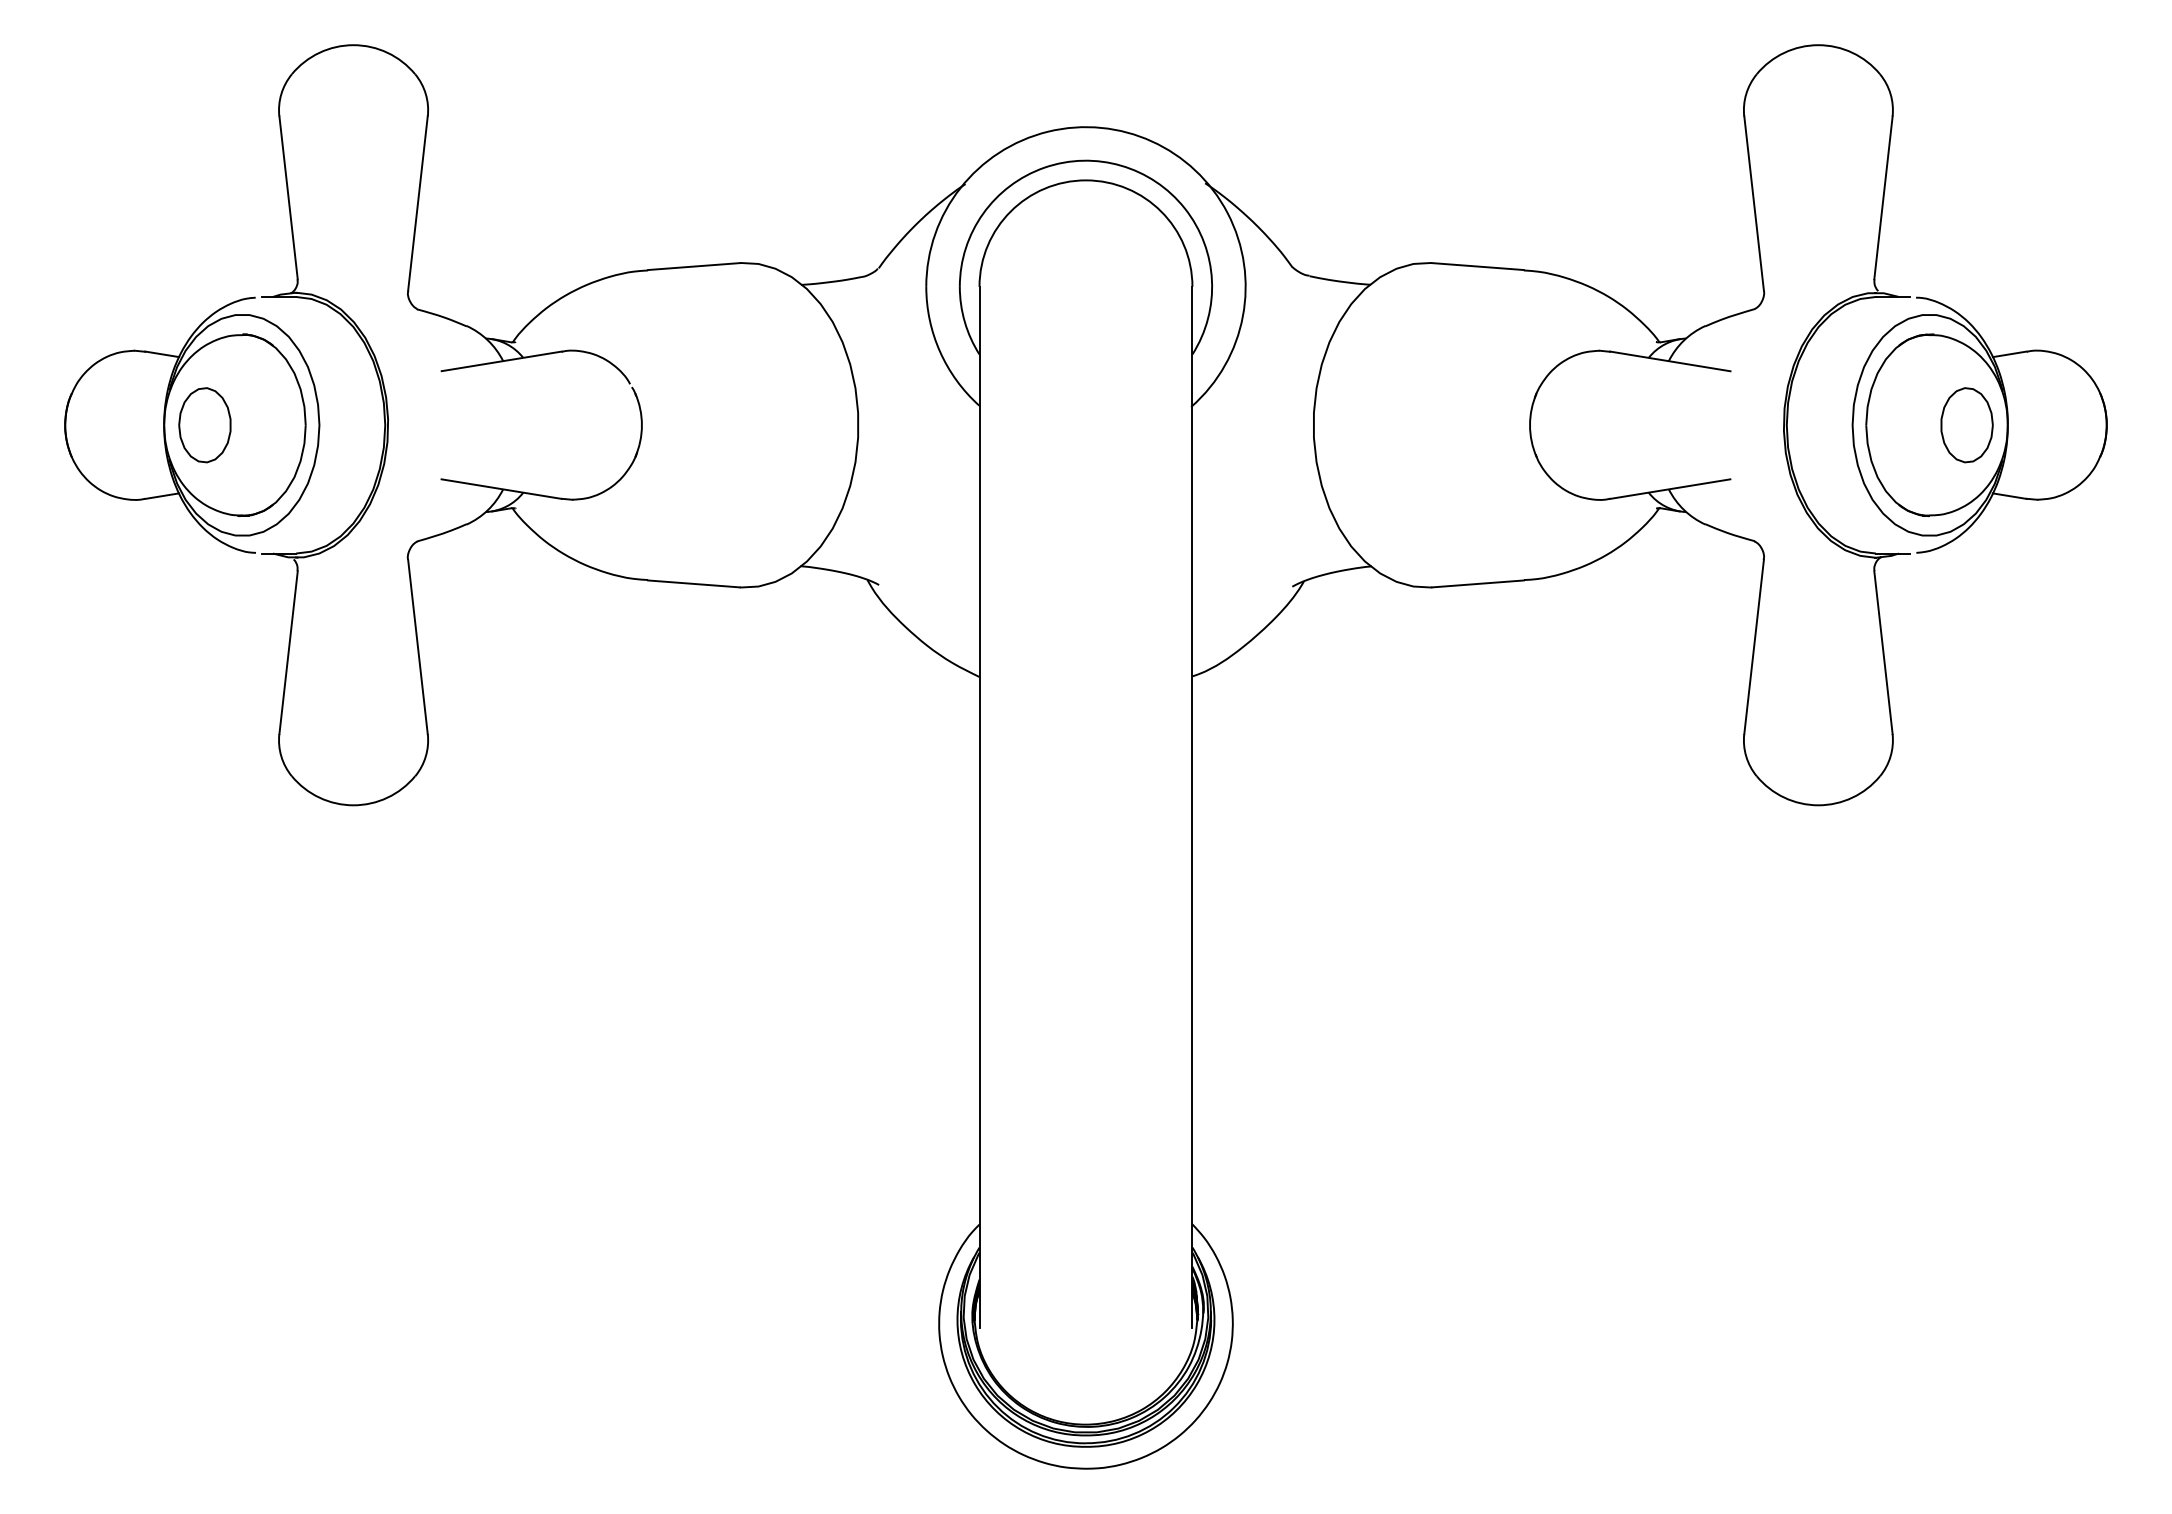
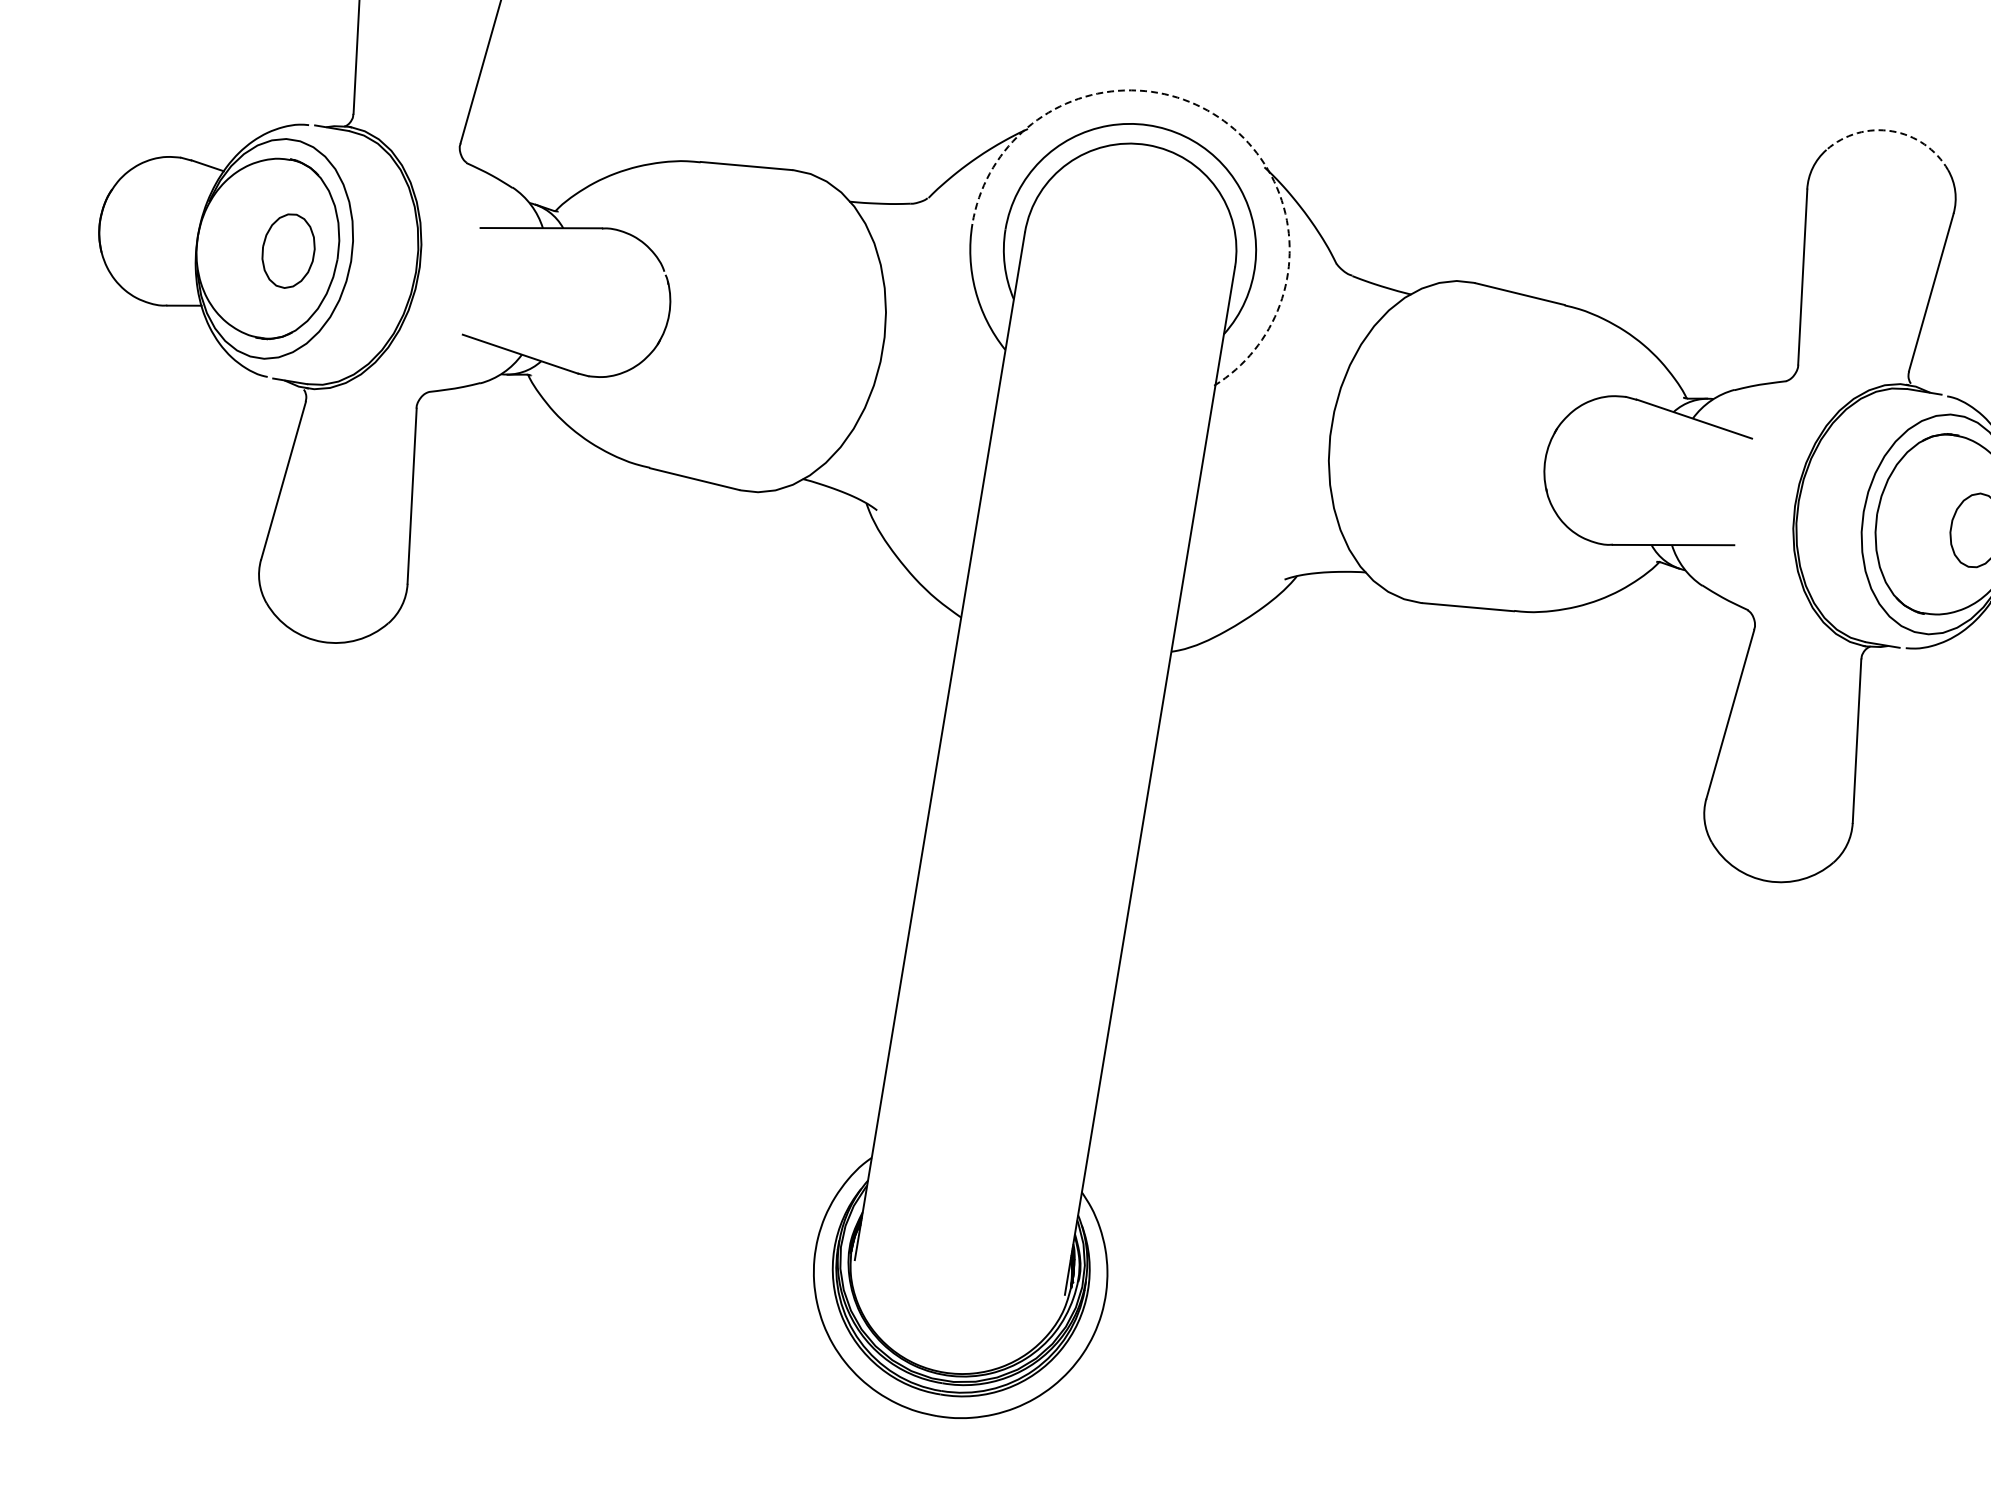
arc: (1818, 45) -> (1892, 131), solid -> dashed
arc: (1151, 141) -> (1218, 117), solid -> dashed
part: (204, 425) -> (288, 251), moved

